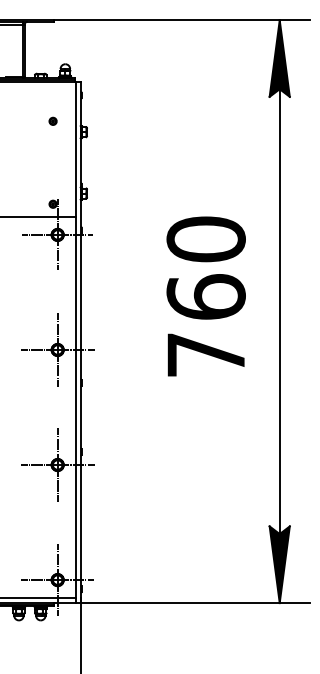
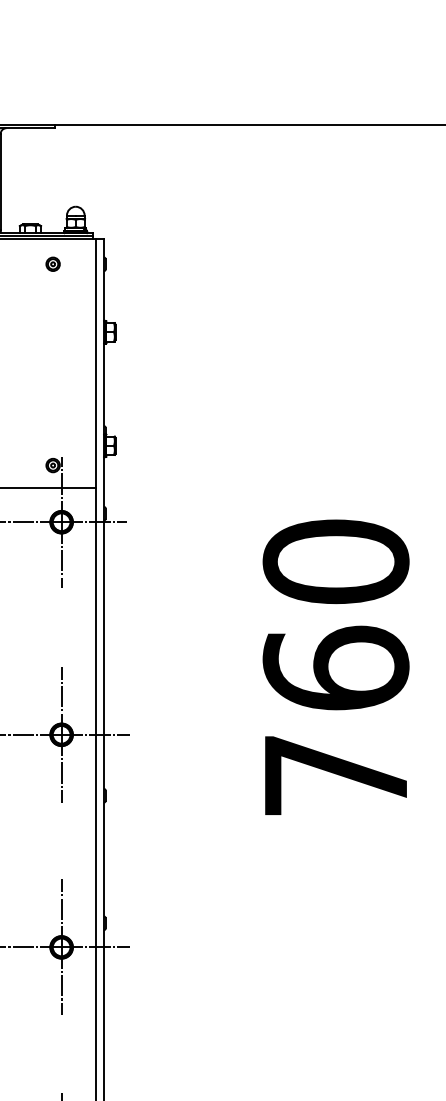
part: (52, 120) -> (52, 262), moved
text: (205, 296) -> (334, 667), moved

